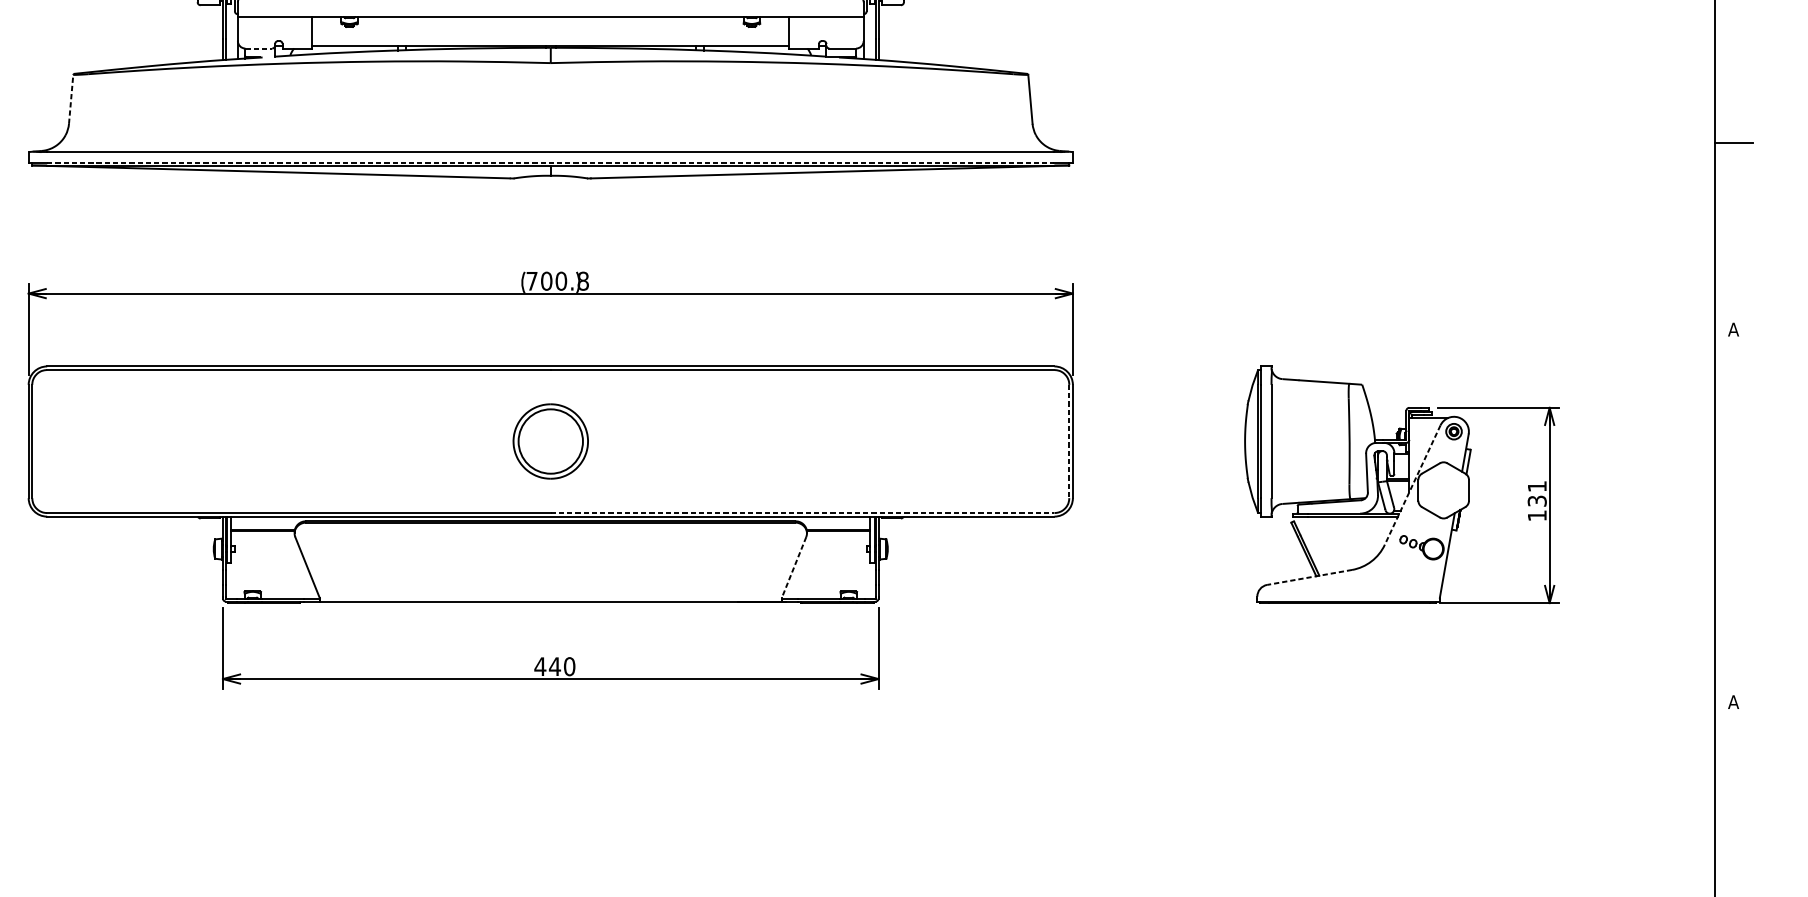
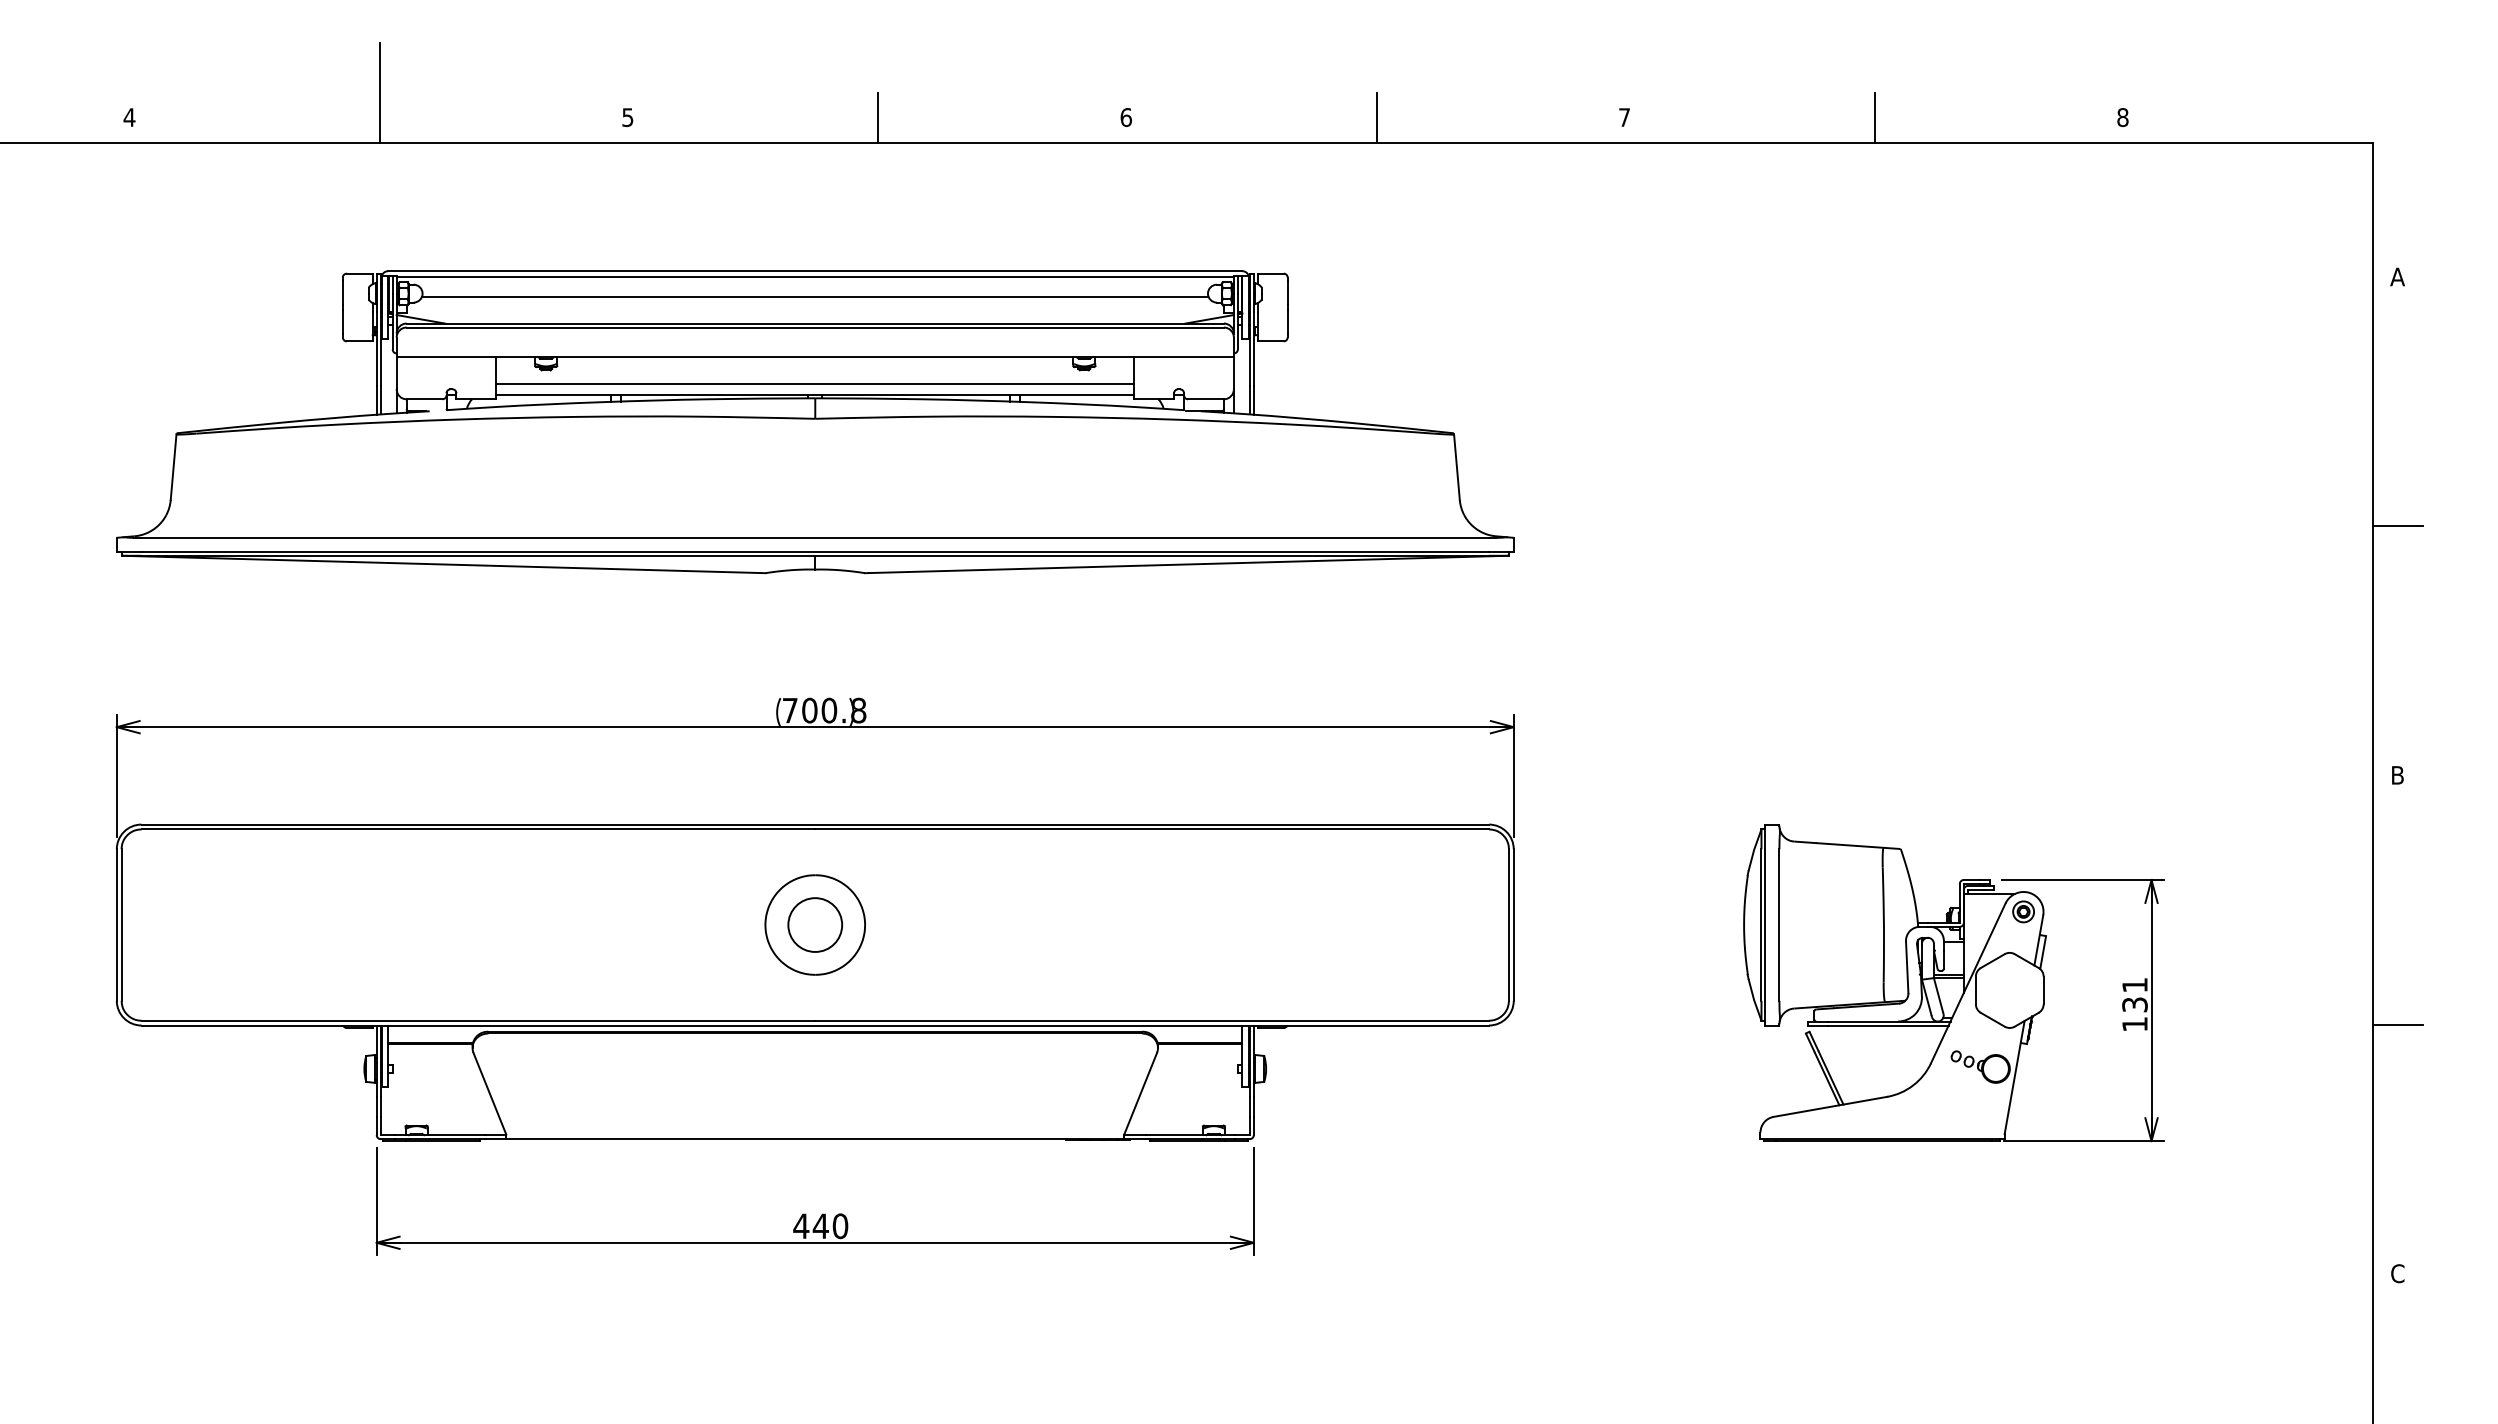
line: (550, 36) -> (815, 383), added
line: (258, 48) -> (424, 399), dashed -> solid
line: (71, 99) -> (173, 467), dashed -> solid
line: (550, 162) -> (815, 551), dashed -> solid
text: (1733, 329) -> (2397, 775), A -> B
circle: (550, 441) -> (815, 924), size x0.62
line: (1068, 441) -> (1508, 925), dashed -> solid
line: (1412, 485) -> (1968, 983), dashed -> solid
line: (802, 512) -> (1152, 1020), dashed -> solid
line: (1734, 515) -> (2398, 1024), added
line: (793, 568) -> (1140, 1094), dashed -> solid
line: (1309, 577) -> (1830, 1106), dashed -> solid
text: (1733, 701) -> (2397, 1273), A -> C

